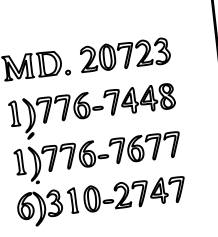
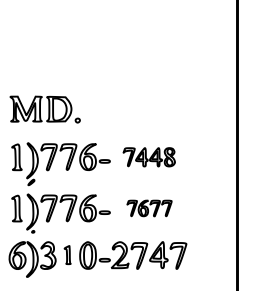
part: (125, 54) -> (139, 108), removed
part: (138, 99) -> (148, 157), size x0.7
part: (145, 147) -> (149, 208), size x0.6
part: (72, 200) -> (67, 254), size x0.7

